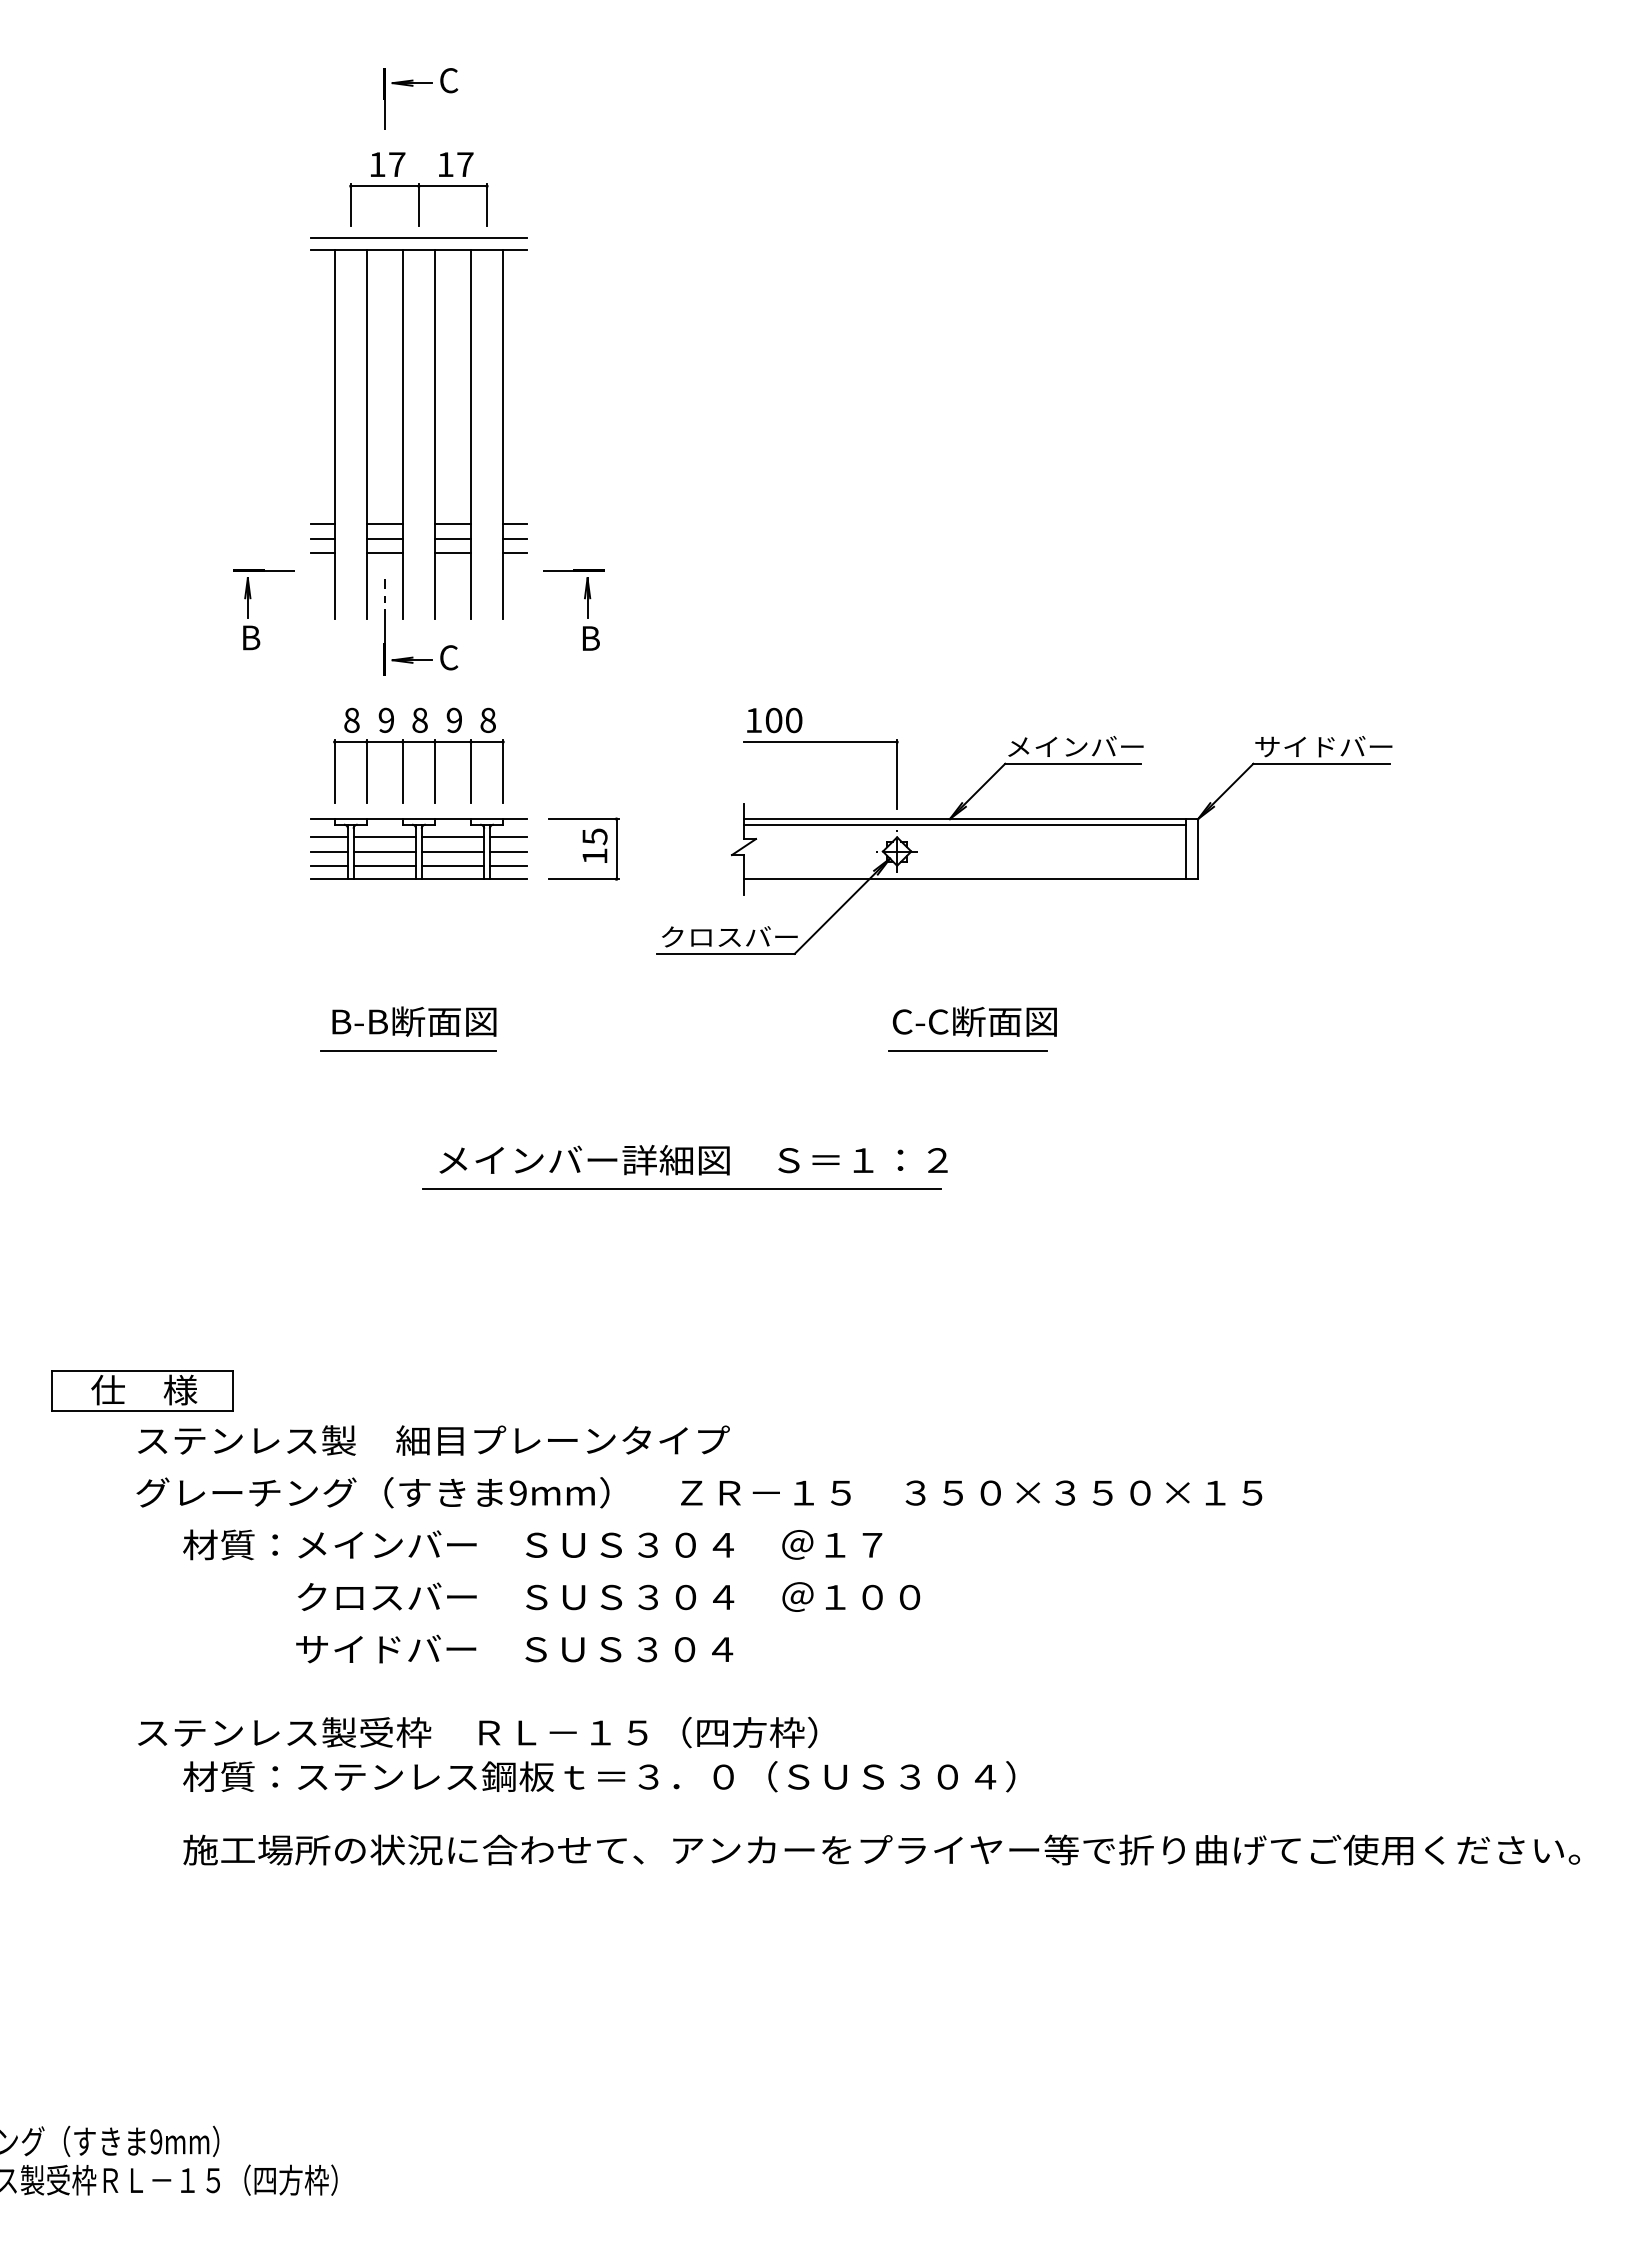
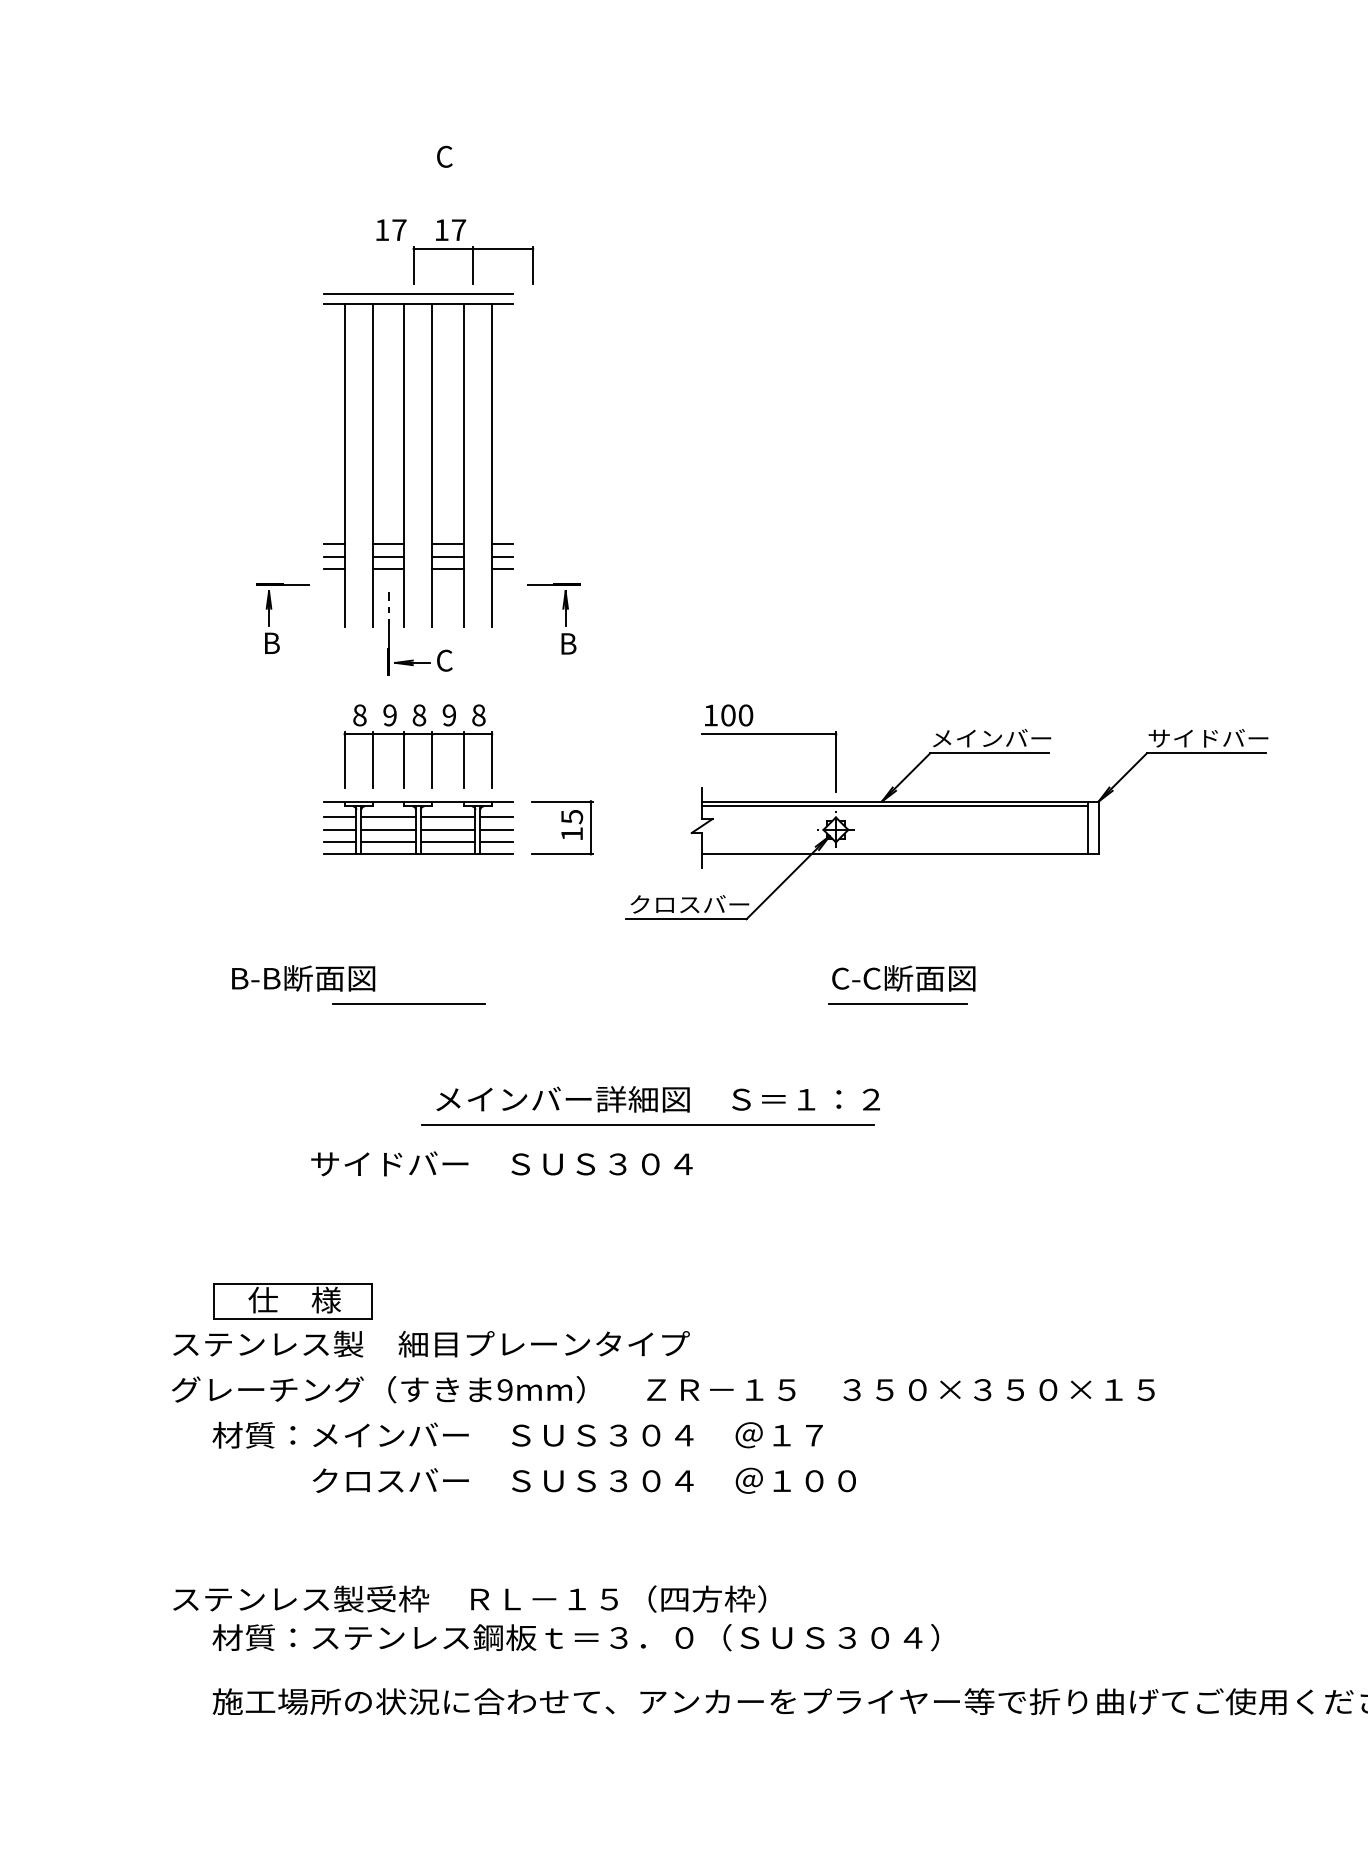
part: (408, 86) -> (409, 161), removed
part: (418, 204) -> (473, 264), moved
text: (414, 1021) -> (303, 978), moved
part: (142, 1390) -> (293, 1300), moved
text: (514, 1648) -> (501, 1163), moved

